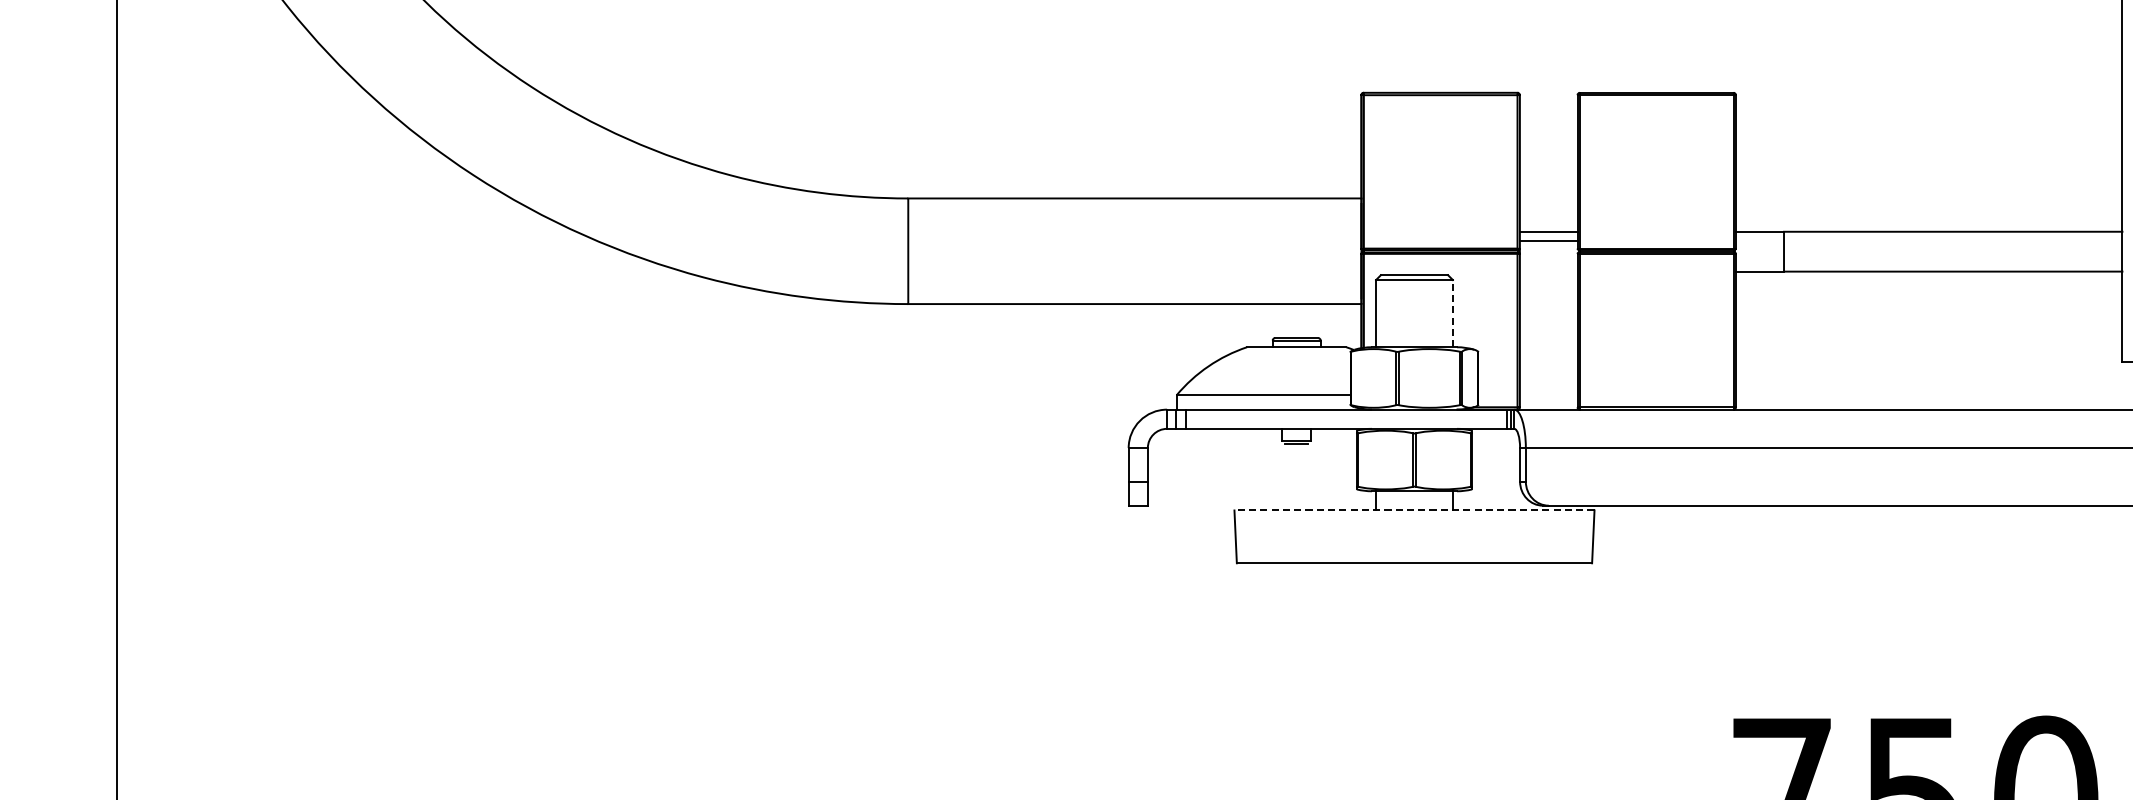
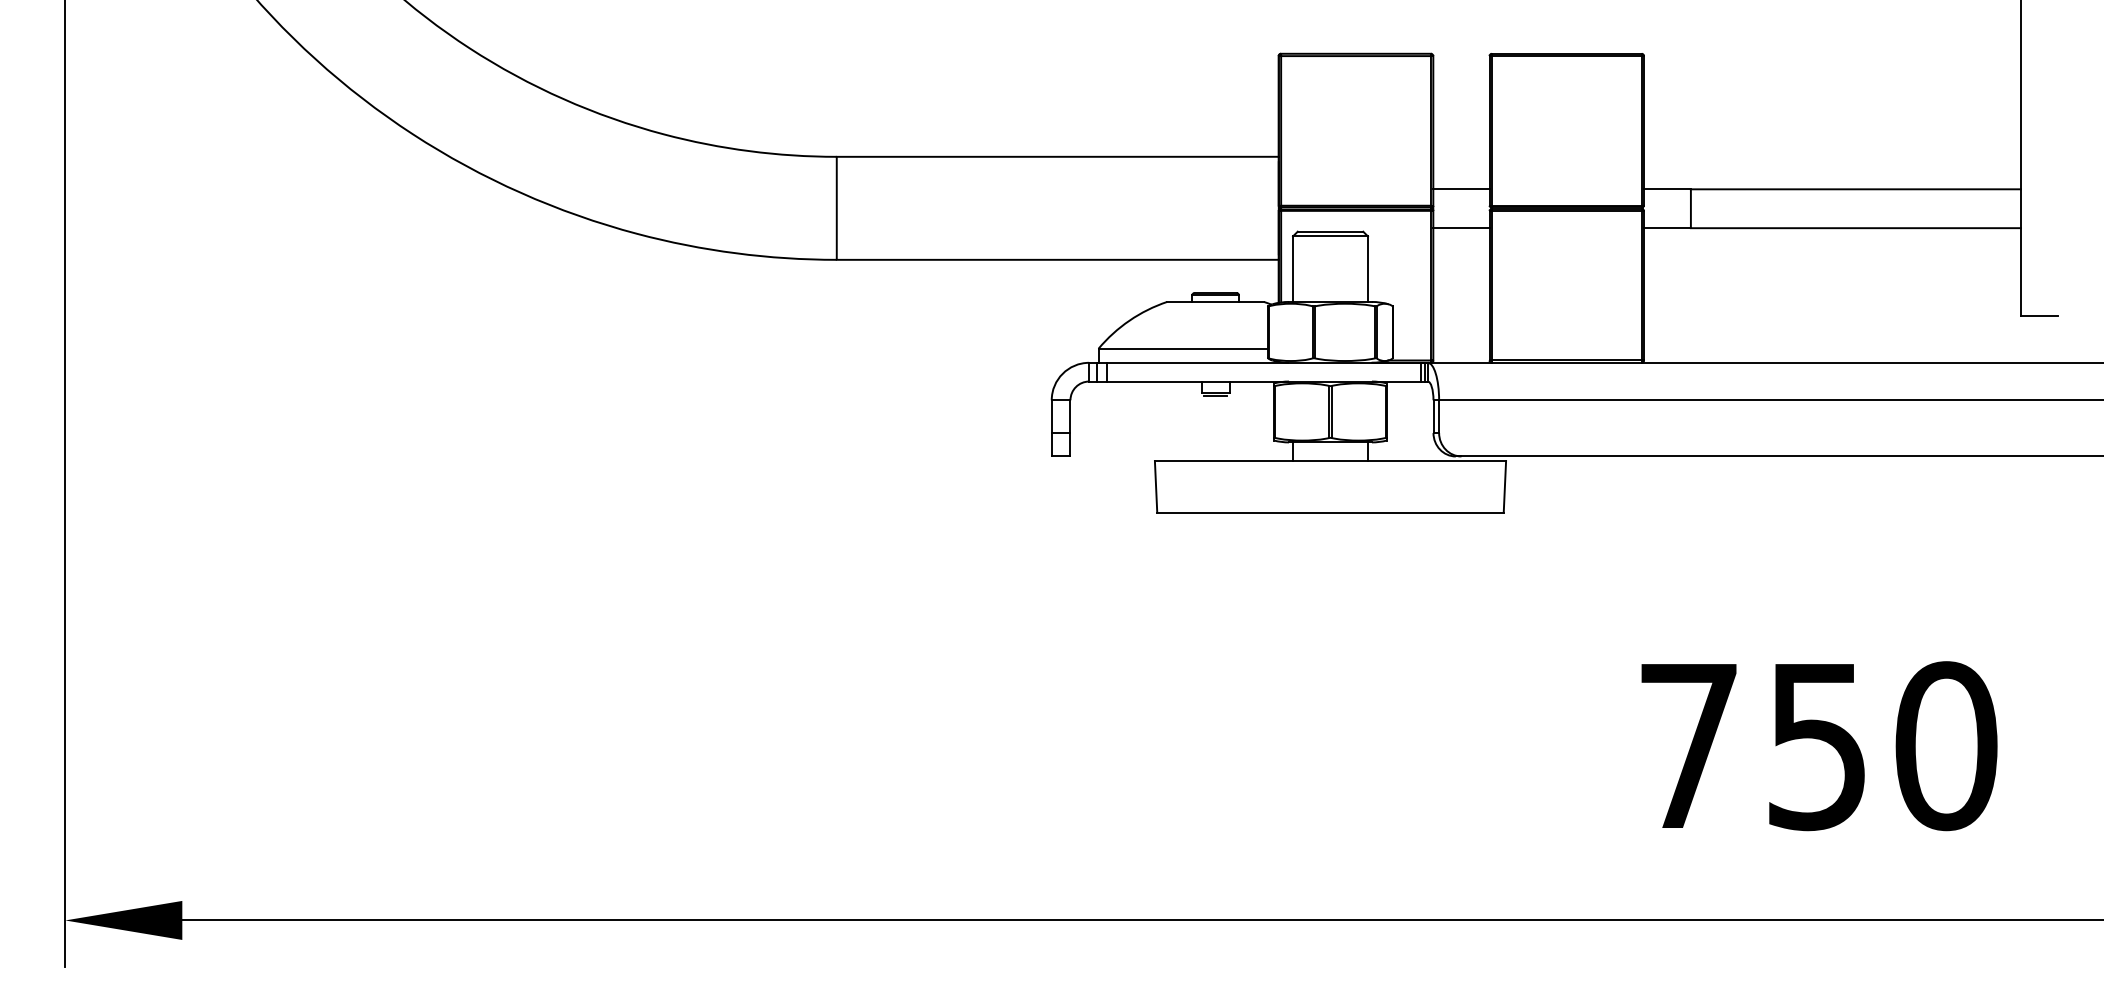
line: (1548, 241) -> (1461, 228), moved
line: (1452, 313) -> (1367, 269), dashed -> solid
line: (1414, 510) -> (1330, 461), dashed -> solid

